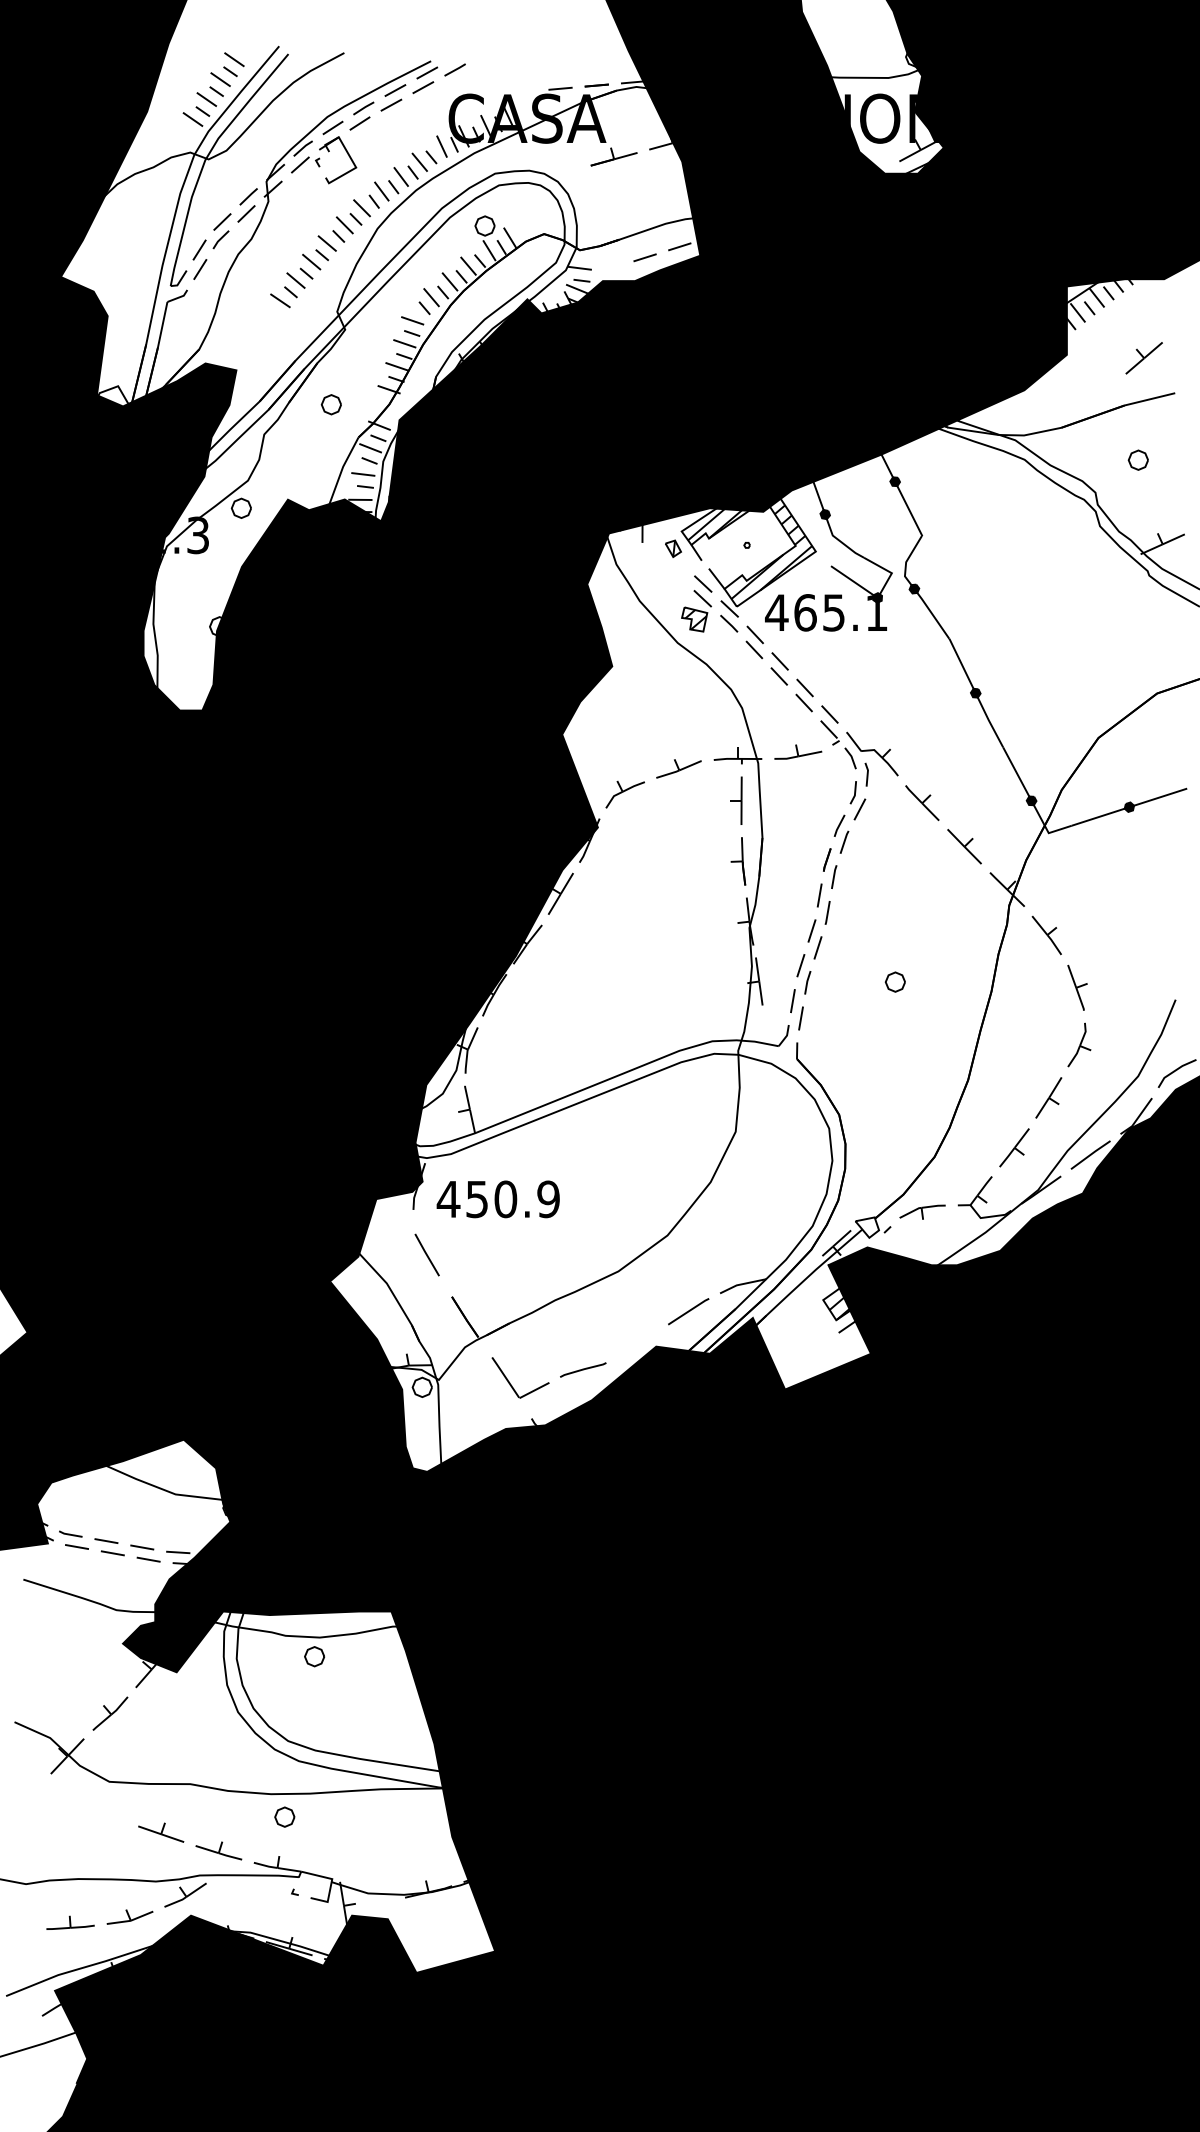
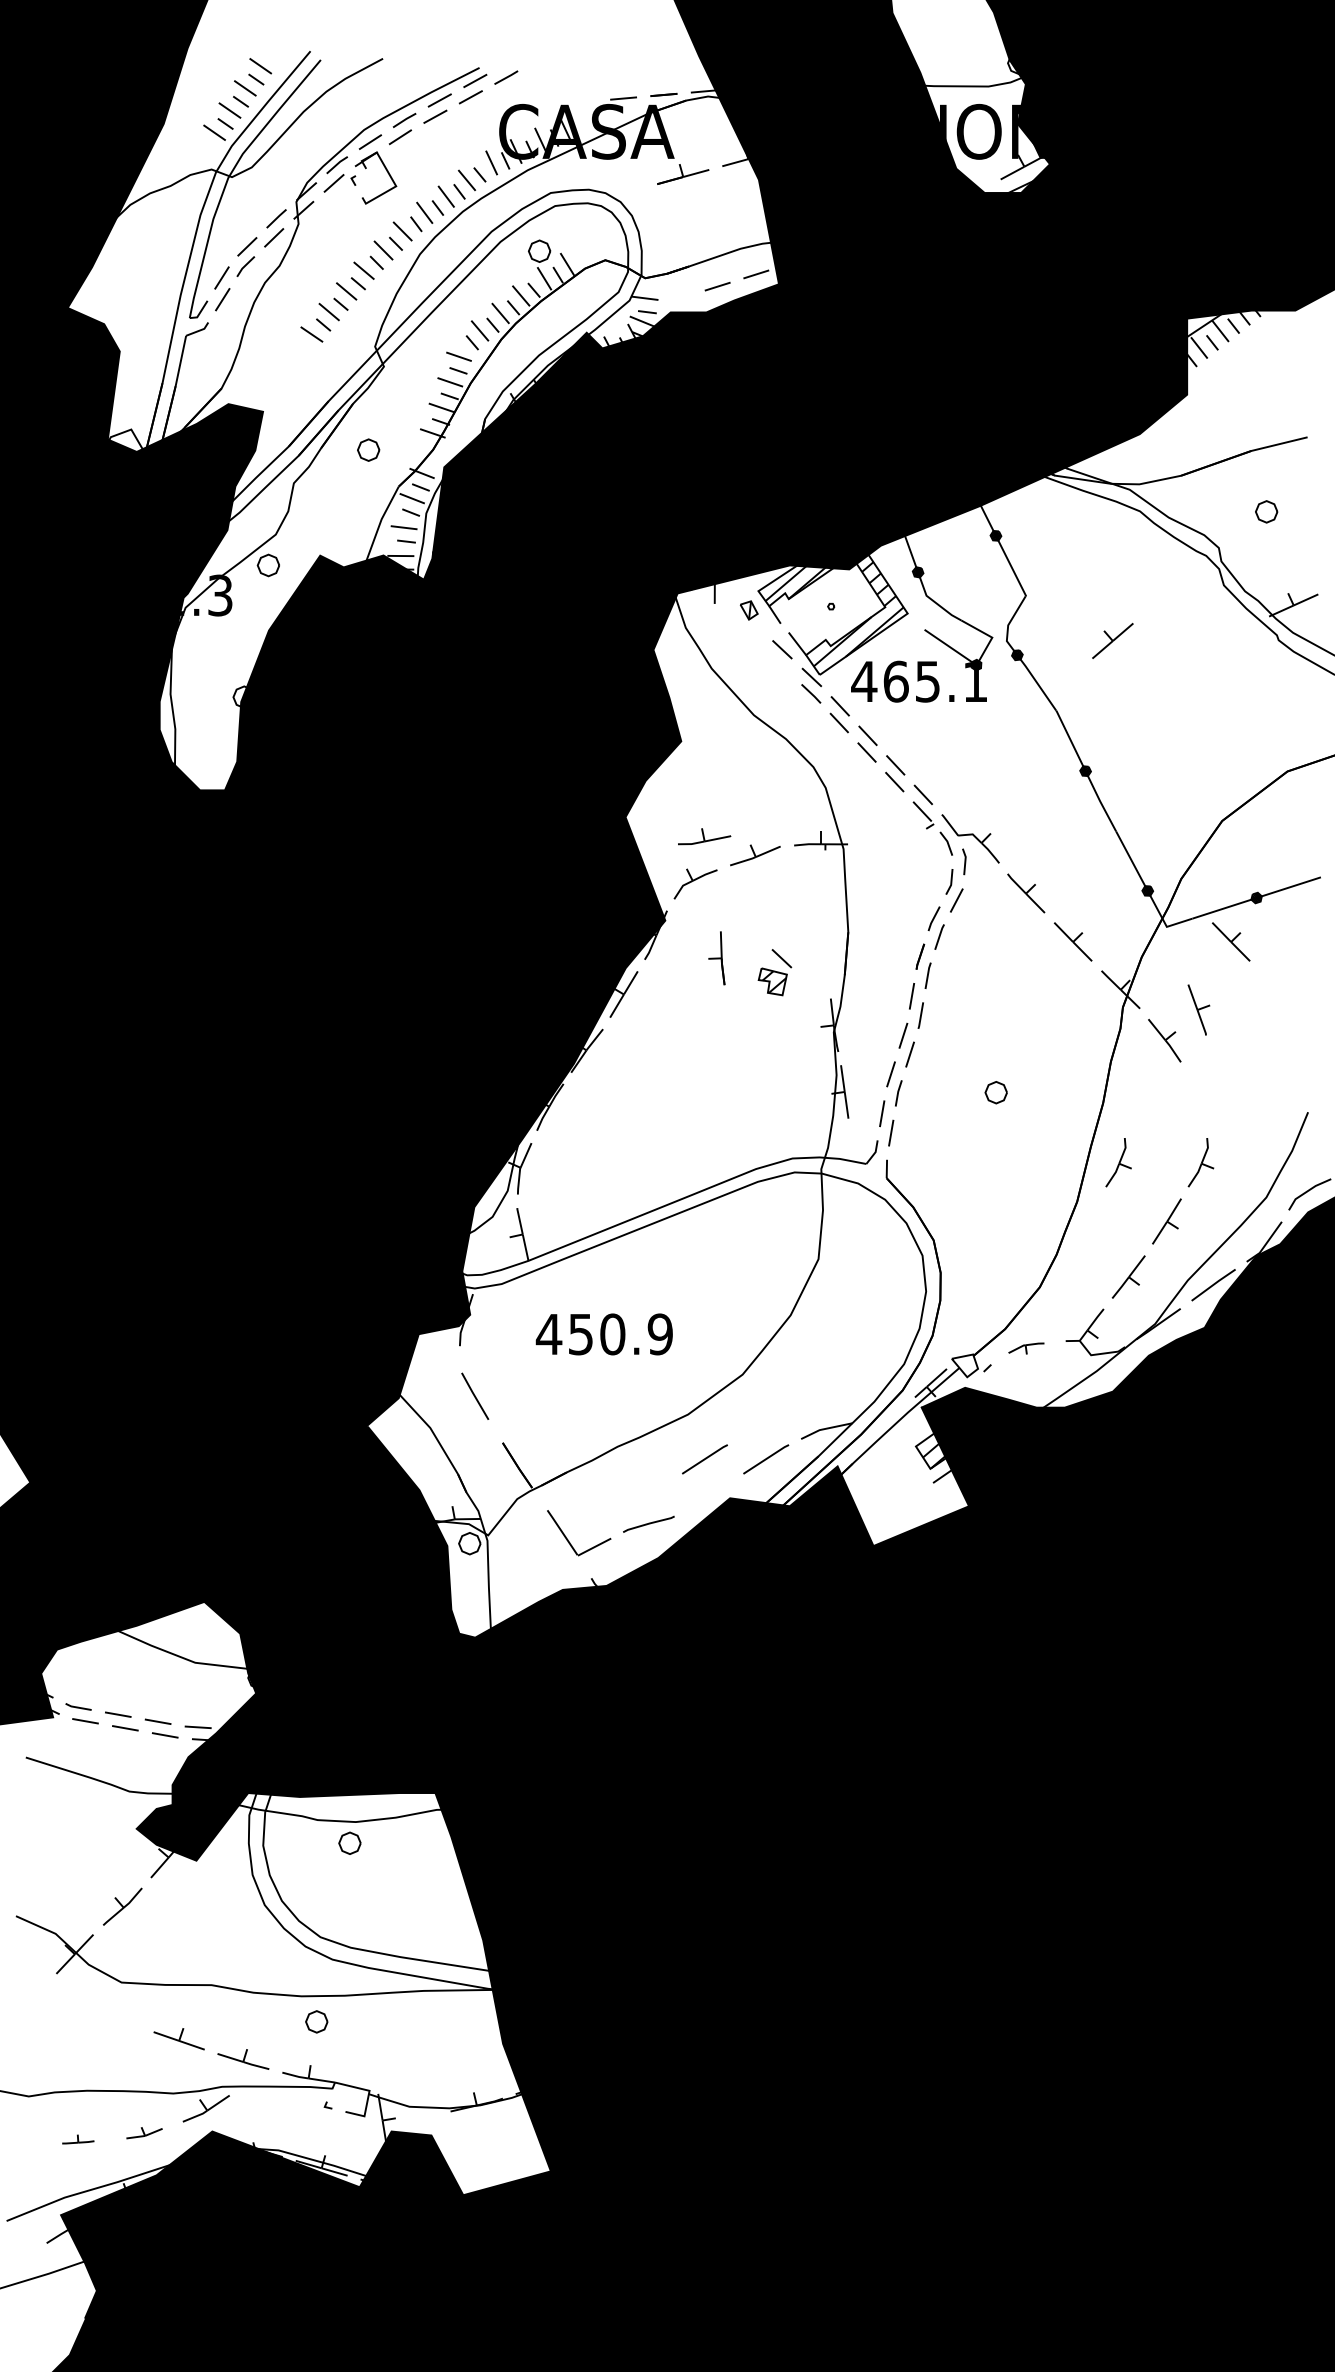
part: (1143, 358) -> (1112, 641), moved
part: (696, 611) -> (774, 972), moved
part: (798, 751) -> (704, 836), moved
part: (736, 800) -> (819, 890), removed
part: (1106, 846) -> (1231, 941), added
part: (738, 861) -> (717, 958), moved
part: (1077, 987) -> (1198, 1009), moved
part: (1005, 1044) -> (1118, 1162), added
text: (497, 1199) -> (603, 1334), moved
part: (922, 1211) -> (1026, 1347), size x0.7
line: (633, 1311) -> (704, 1459), added
part: (129, 1916) -> (143, 2132), size x0.7
part: (70, 1922) -> (78, 2139), size x0.6

